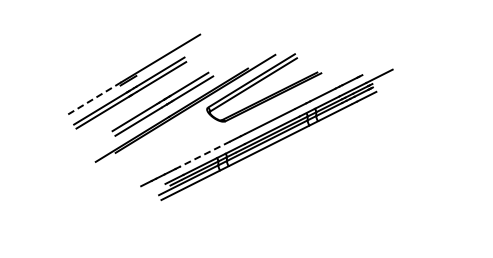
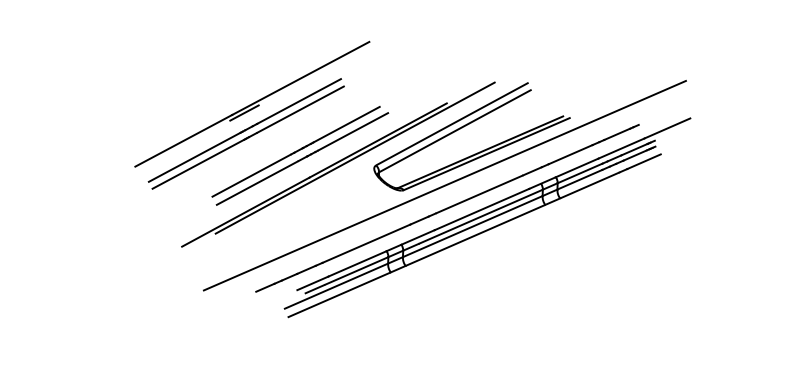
line: (93, 99) -> (183, 141), dashed -> solid
line: (249, 117) -> (444, 185), added
line: (204, 154) -> (365, 244), dashed -> solid

